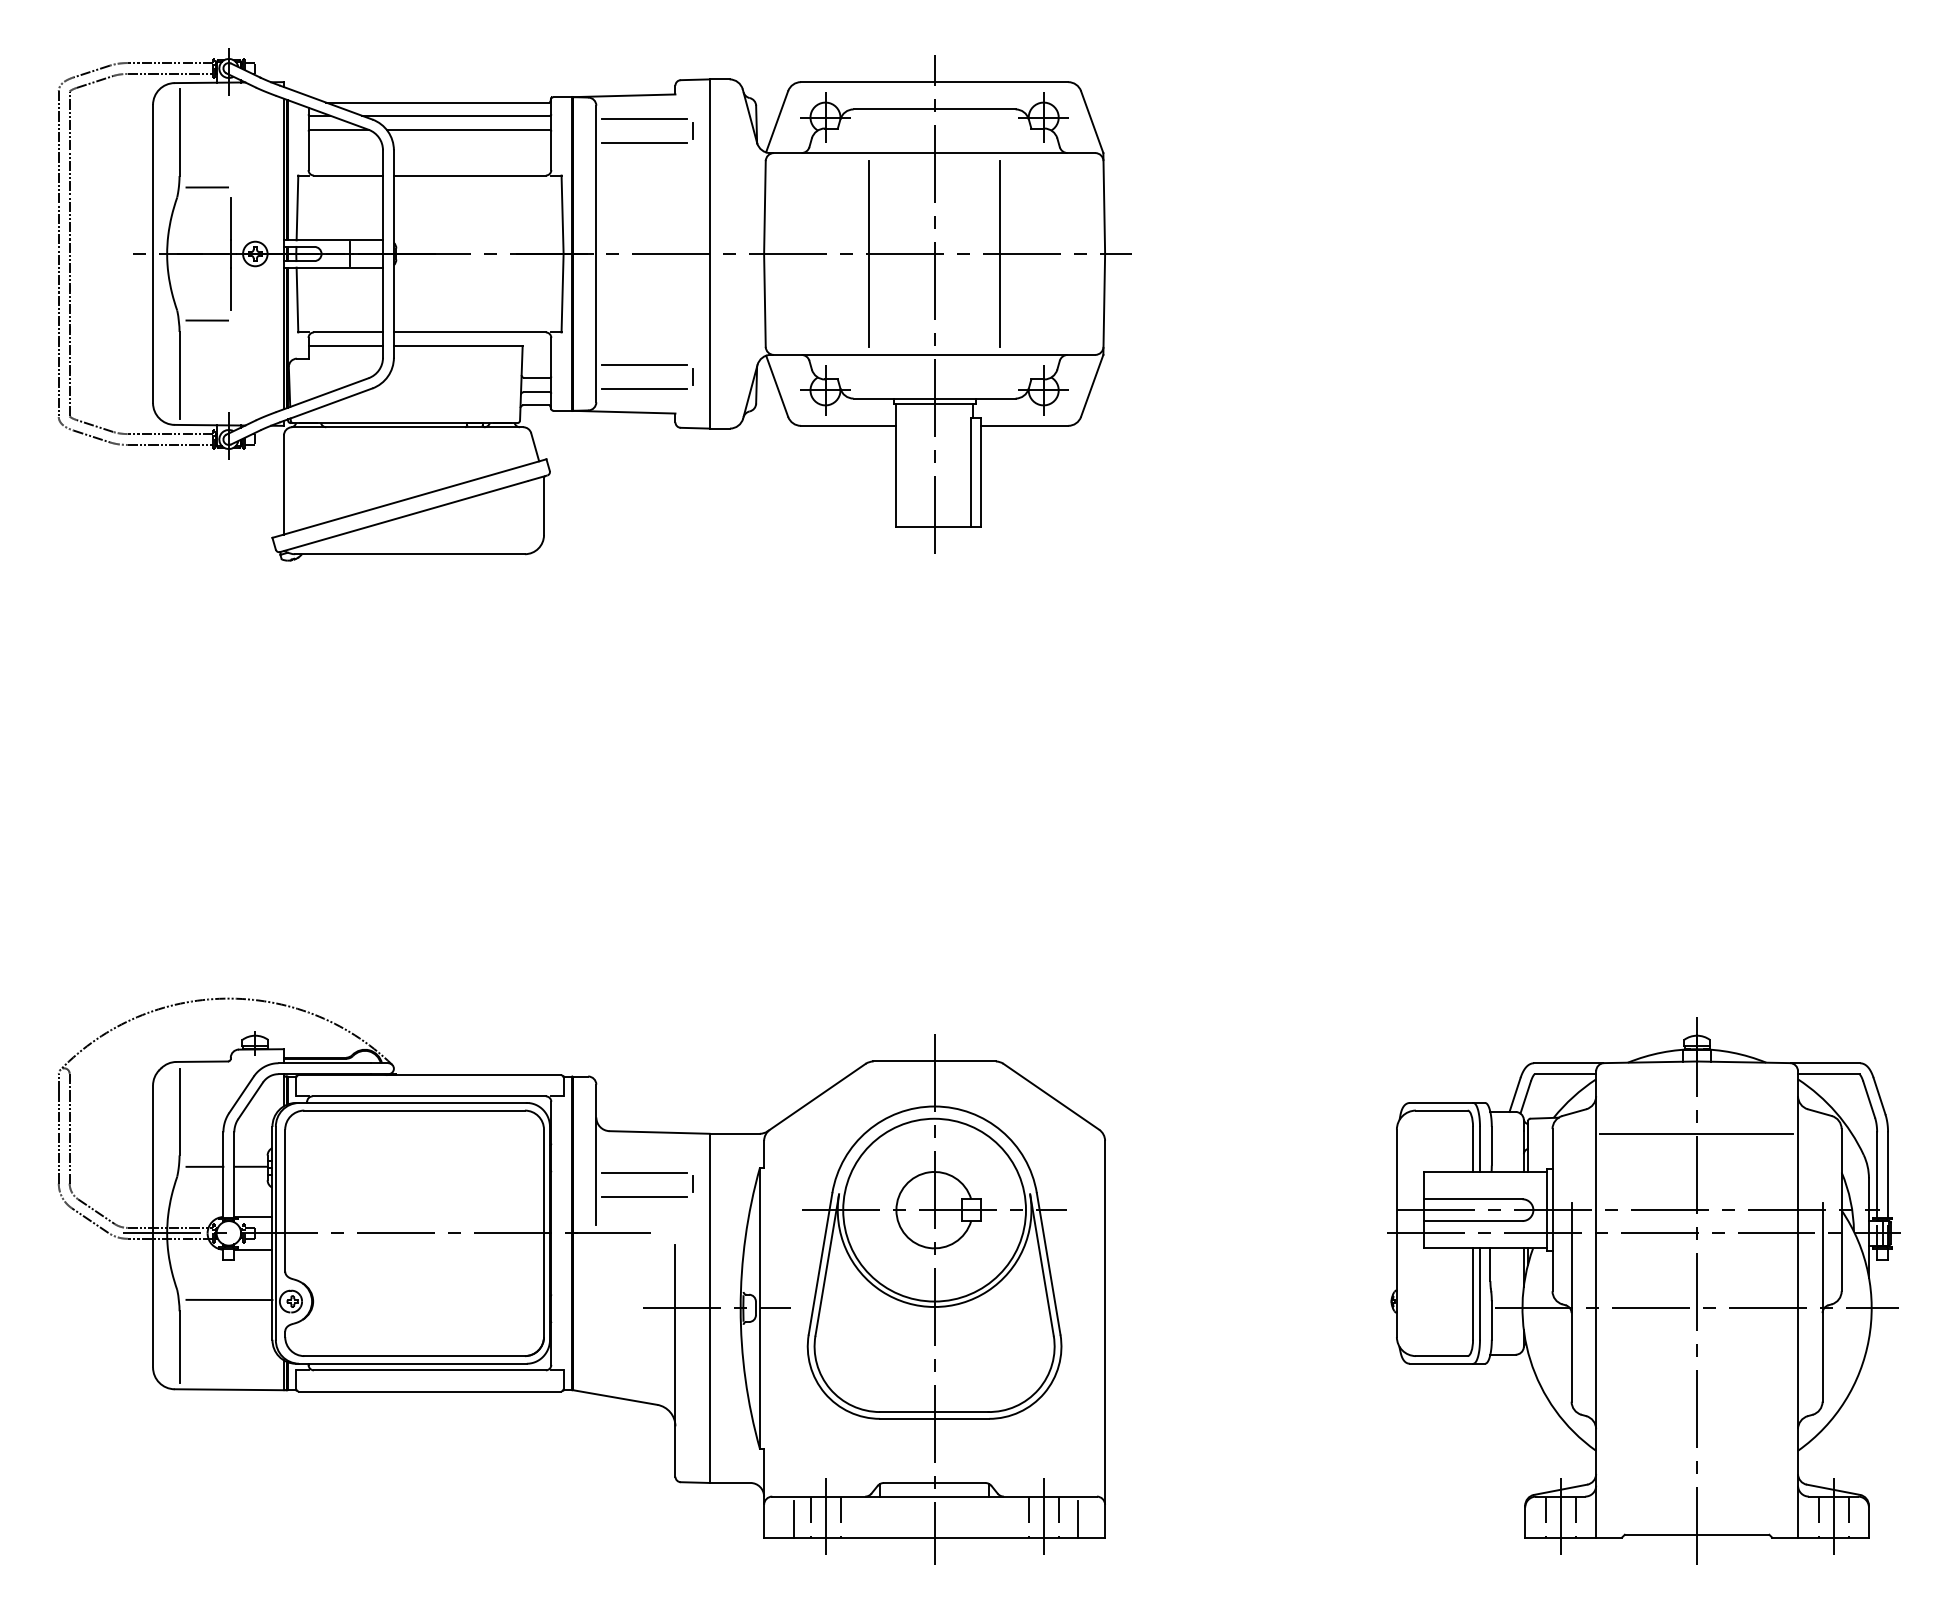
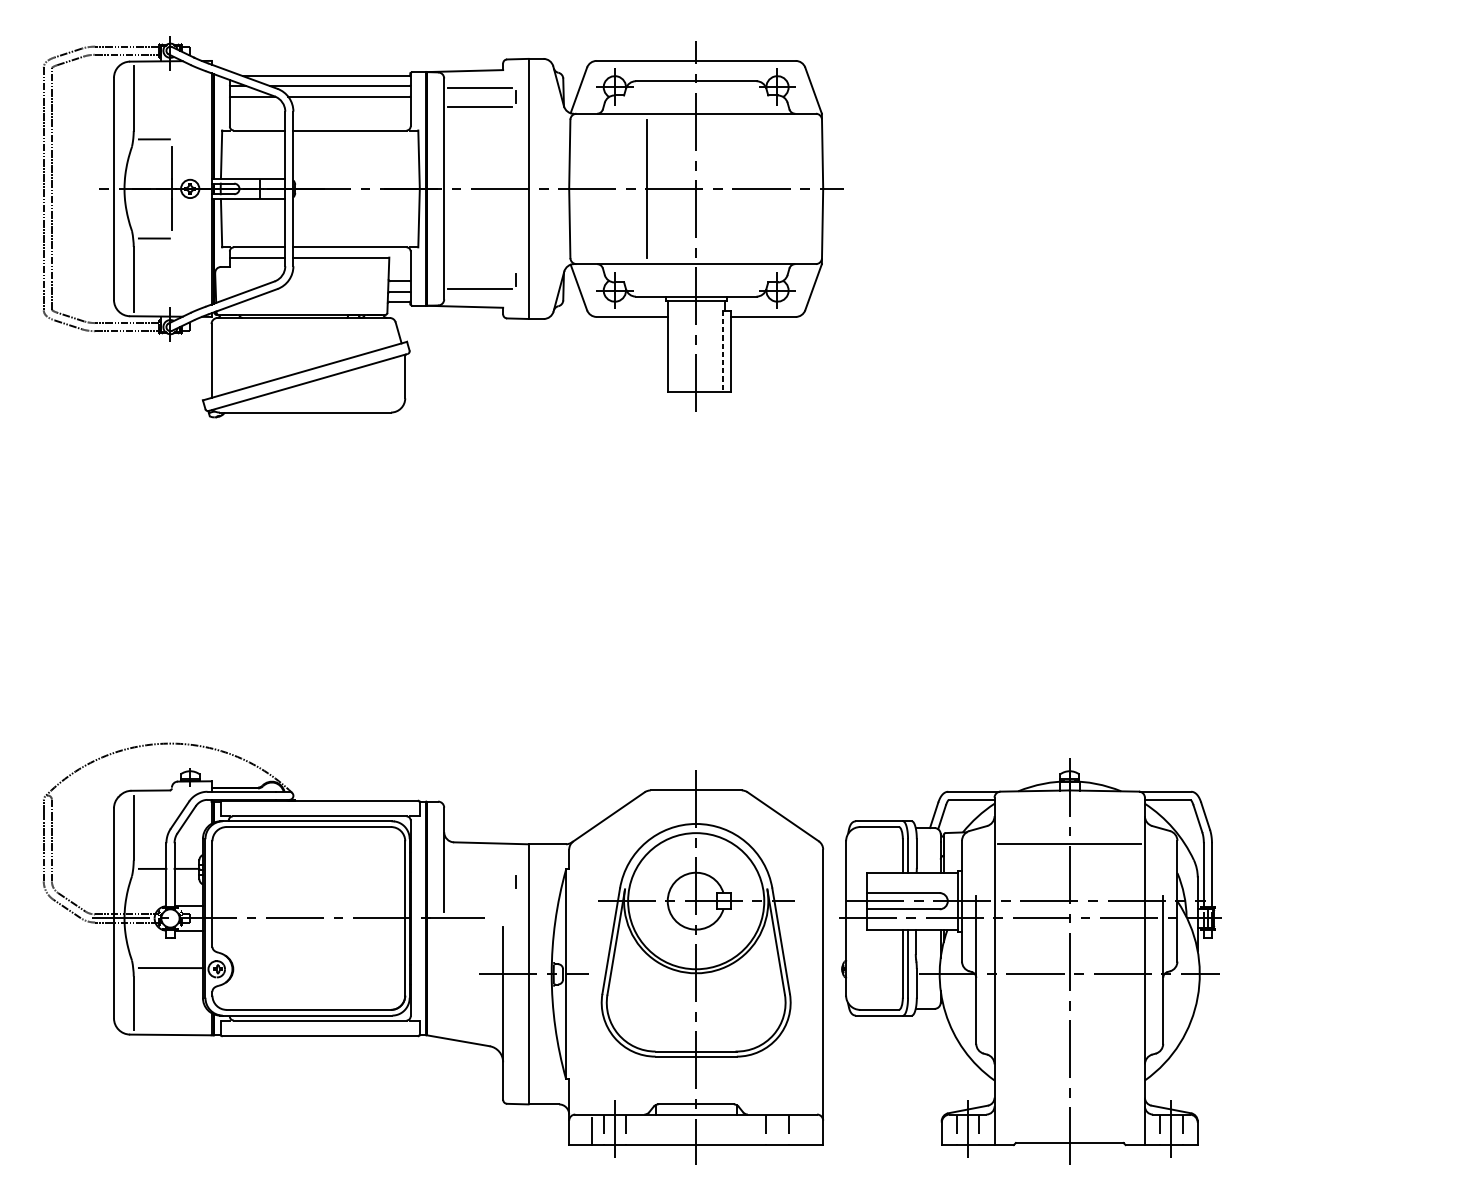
line: (1000, 253) -> (745, 188), removed
line: (644, 364) -> (480, 271), removed
line: (971, 472) -> (723, 351), solid -> dashed
line: (644, 1173) -> (480, 873), removed
line: (644, 1196) -> (480, 891), removed
part: (1643, 1290) -> (1029, 961), moved
line: (1043, 1516) -> (777, 1129), removed
line: (1077, 1518) -> (802, 1130), removed

